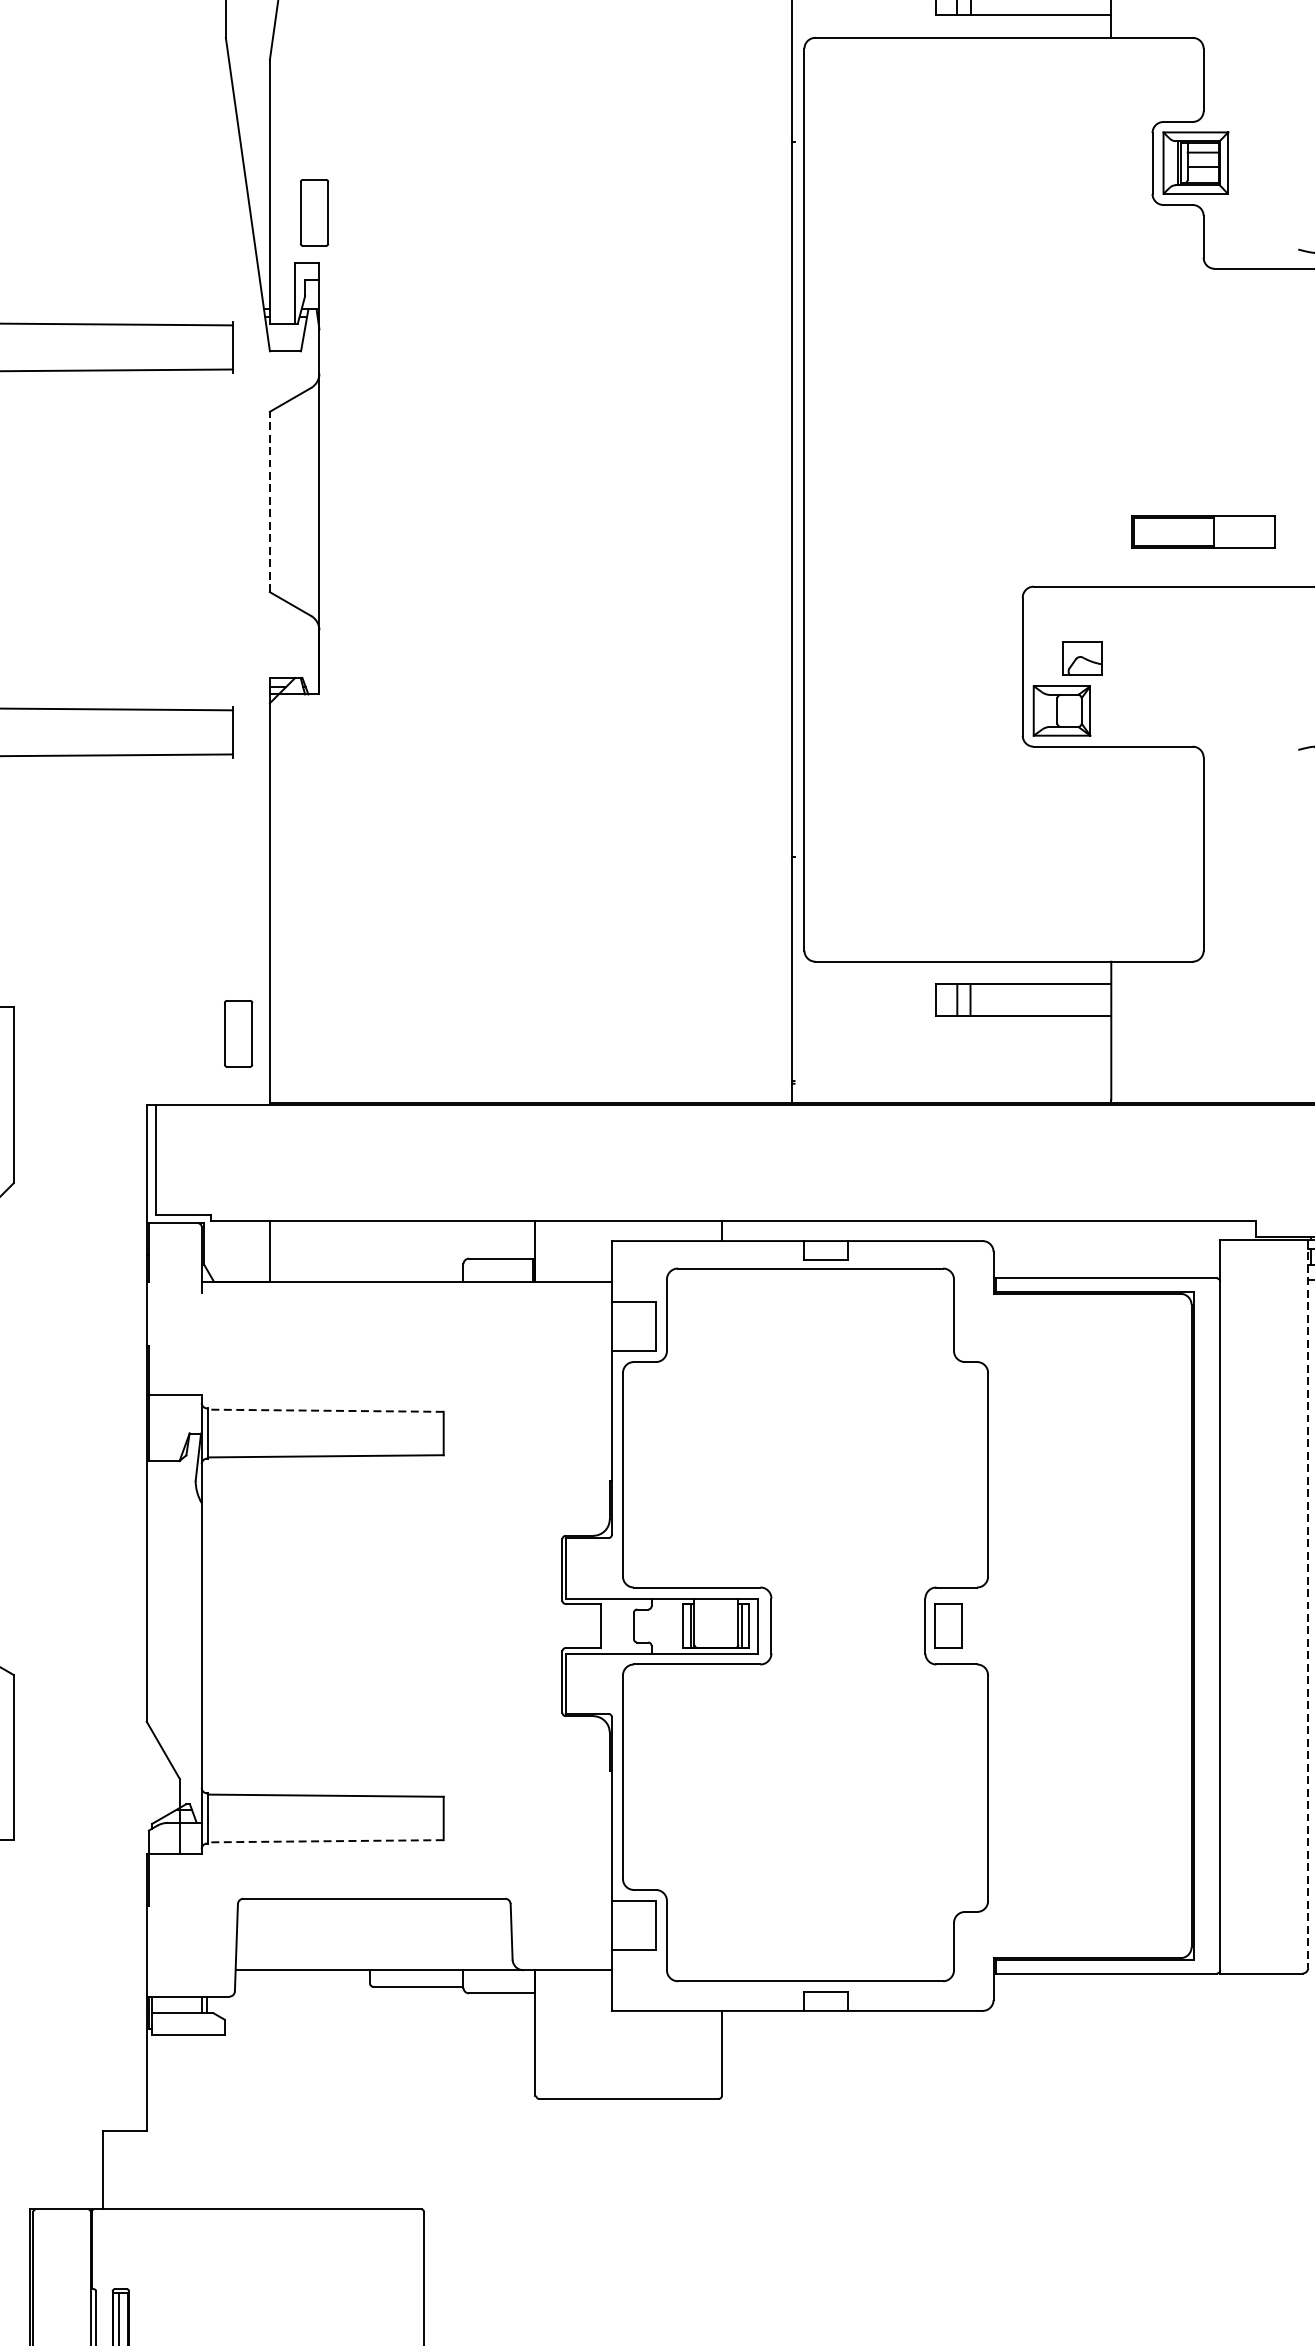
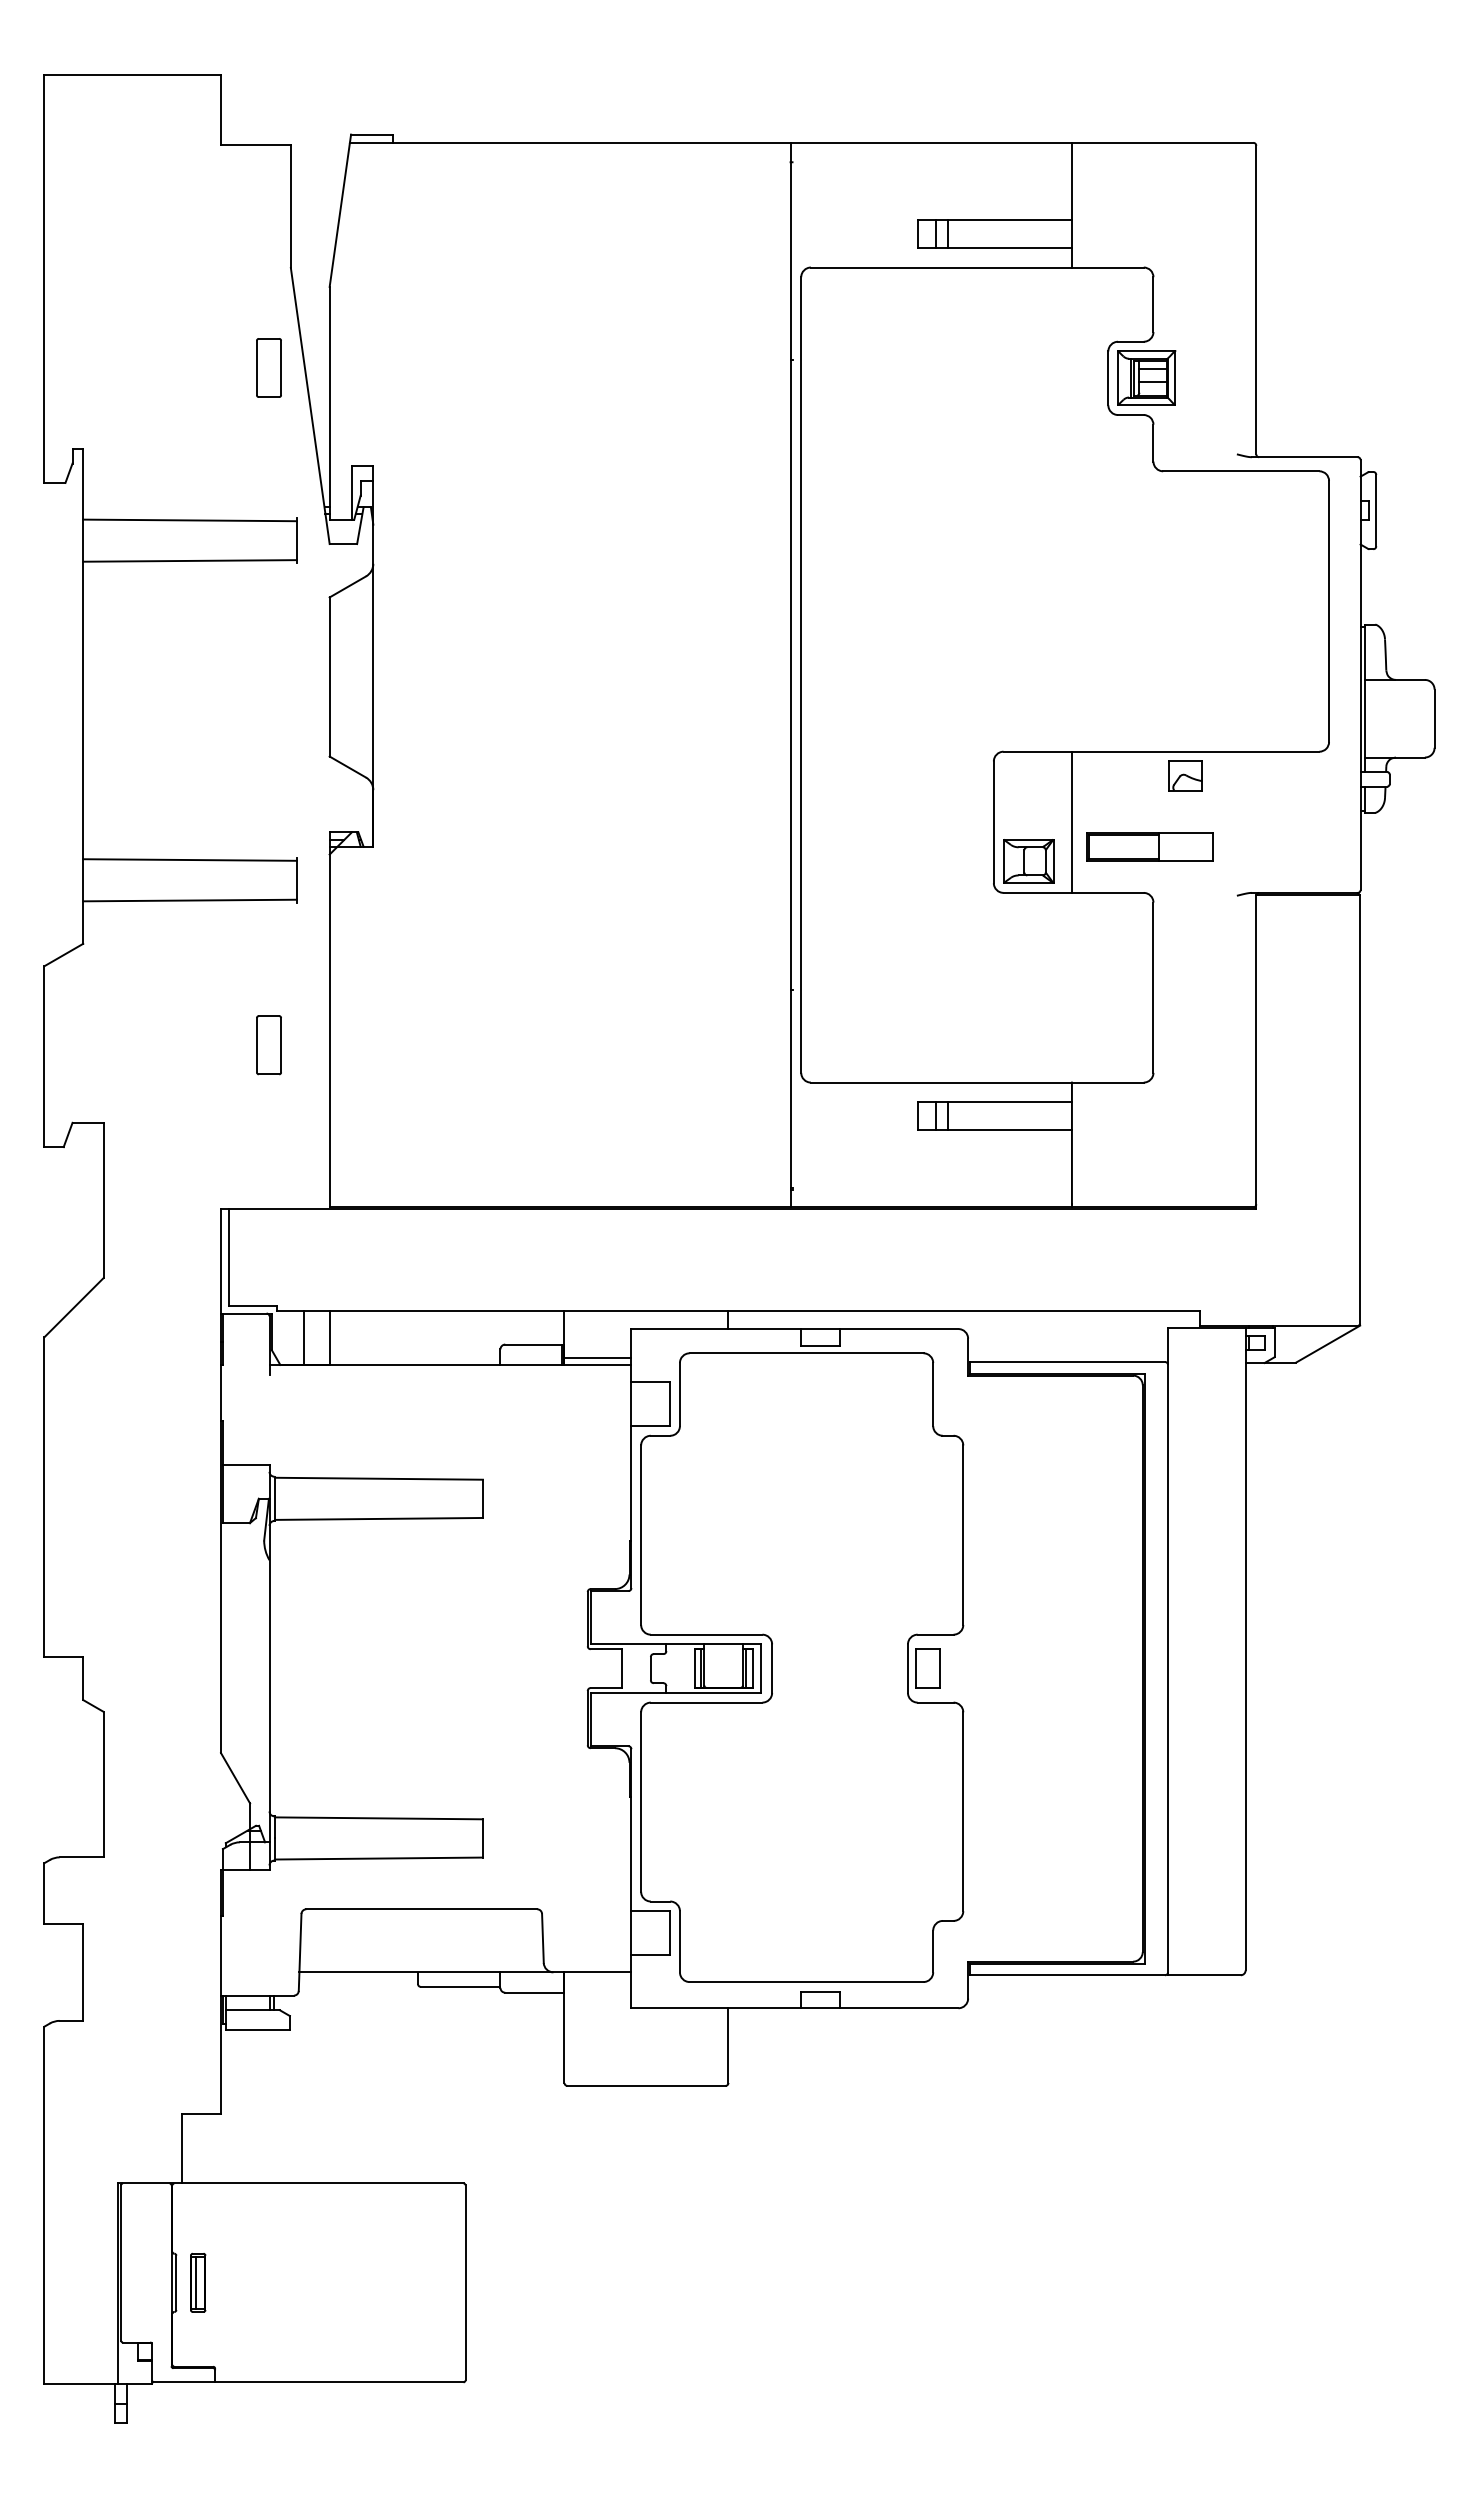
part: (313, 212) -> (268, 367), moved
line: (269, 502) -> (329, 677), dashed -> solid
part: (1202, 530) -> (1149, 846), moved
part: (1082, 657) -> (1185, 775), moved
line: (1110, 665) -> (1071, 821), added
part: (237, 1034) -> (268, 1045), moved
line: (241, 1250) -> (304, 1337), added
line: (573, 1274) -> (597, 1358), added
line: (326, 1410) -> (379, 1478), dashed -> solid
line: (1308, 1604) -> (1245, 1649), dashed -> solid
line: (326, 1841) -> (379, 1858), dashed -> solid

